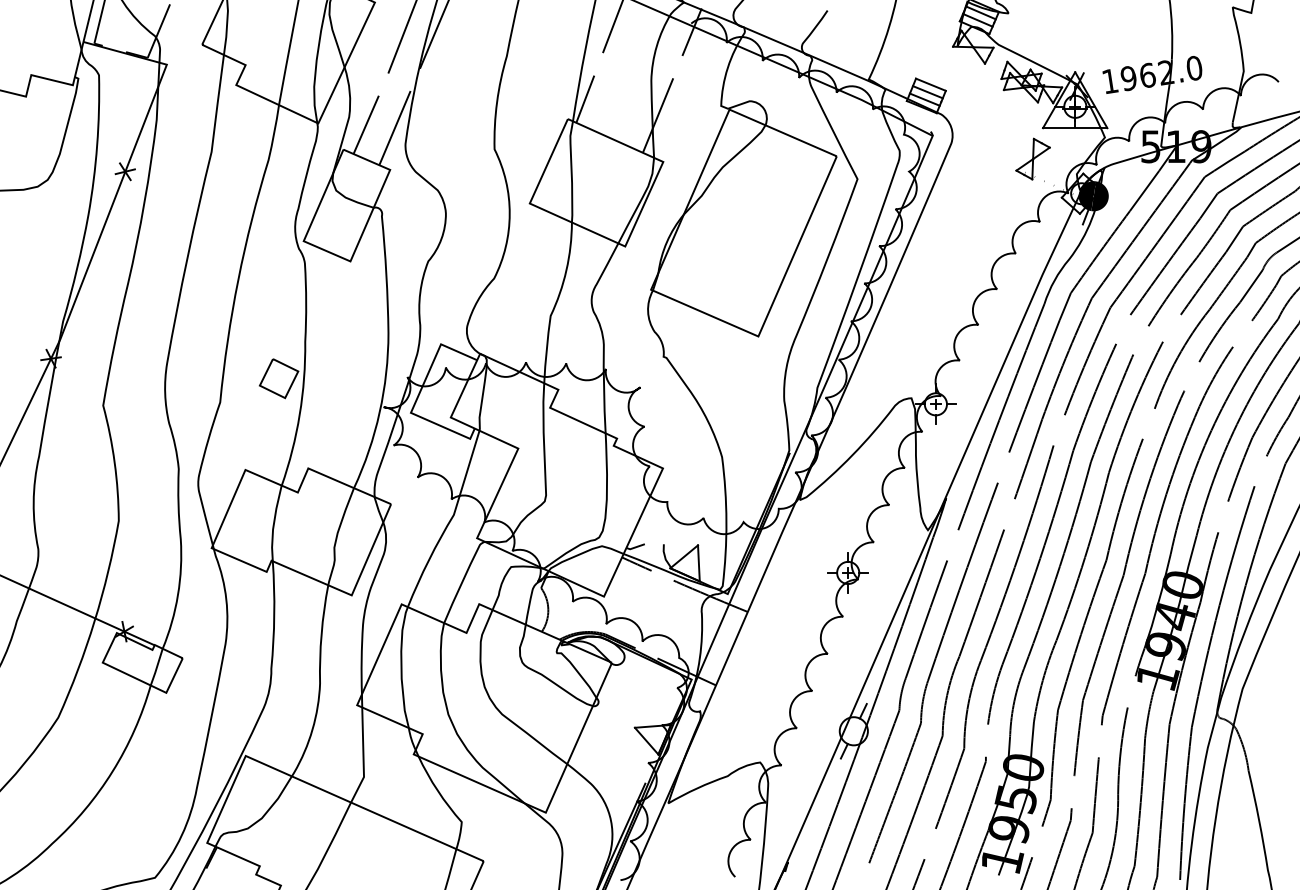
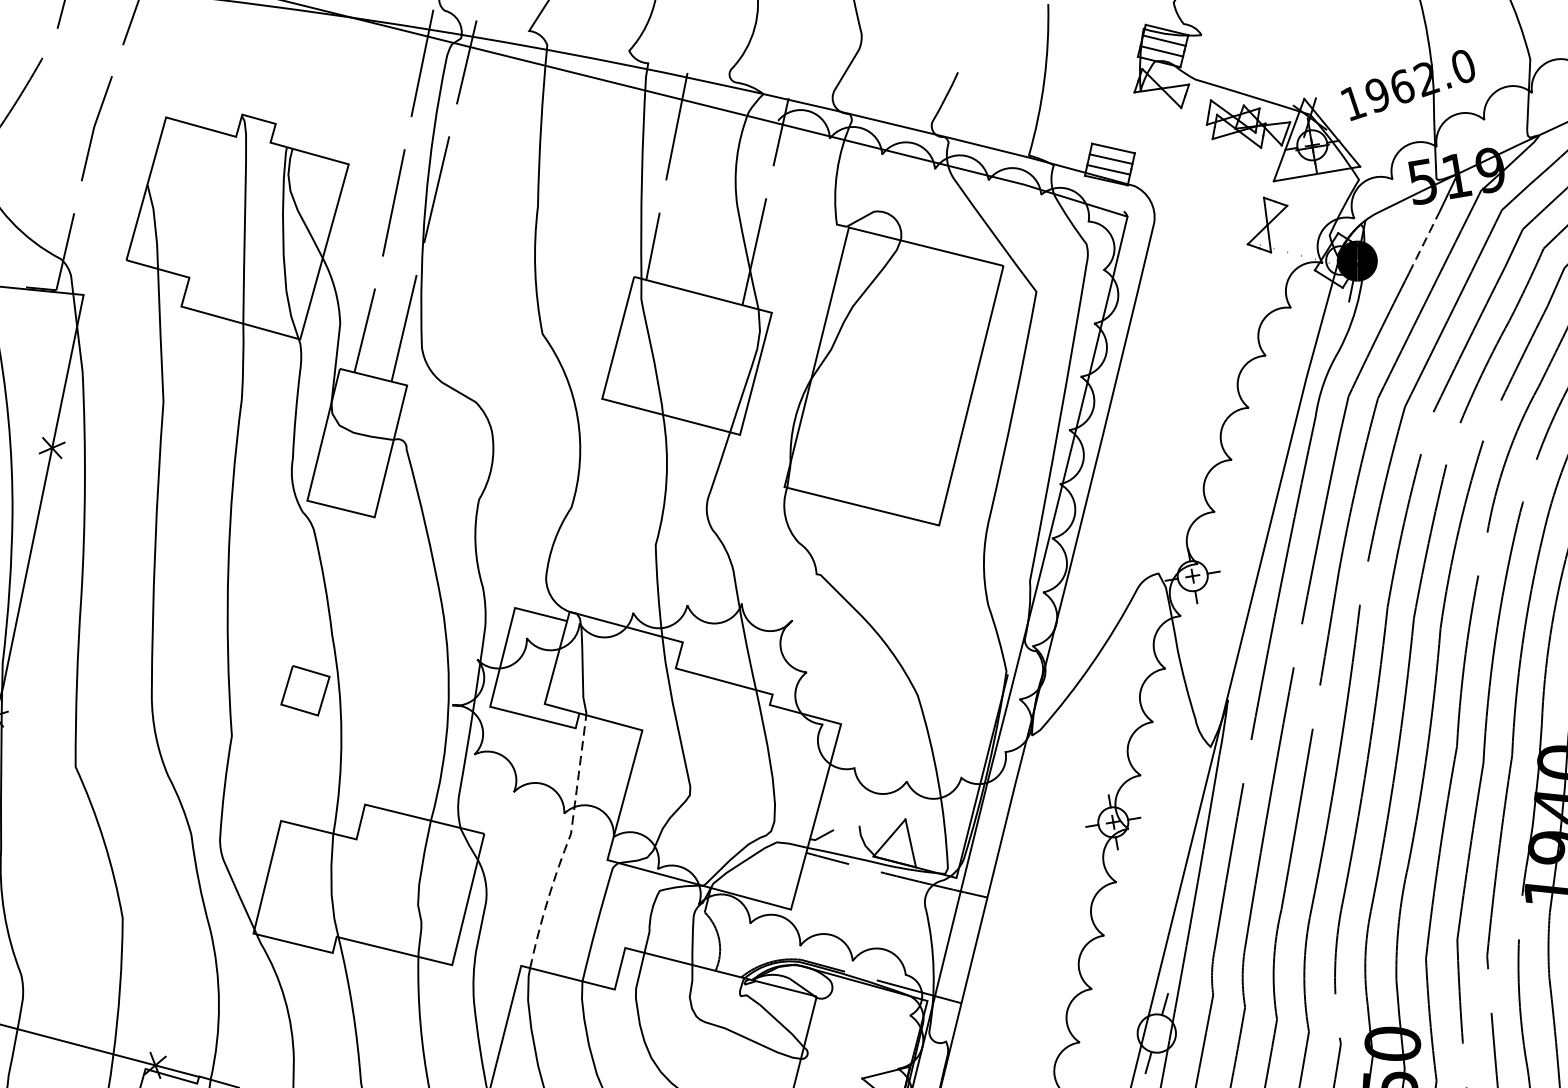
line: (1144, 191) -> (1424, 243), solid -> dashed
line: (450, 520) -> (567, 842), solid -> dashed

